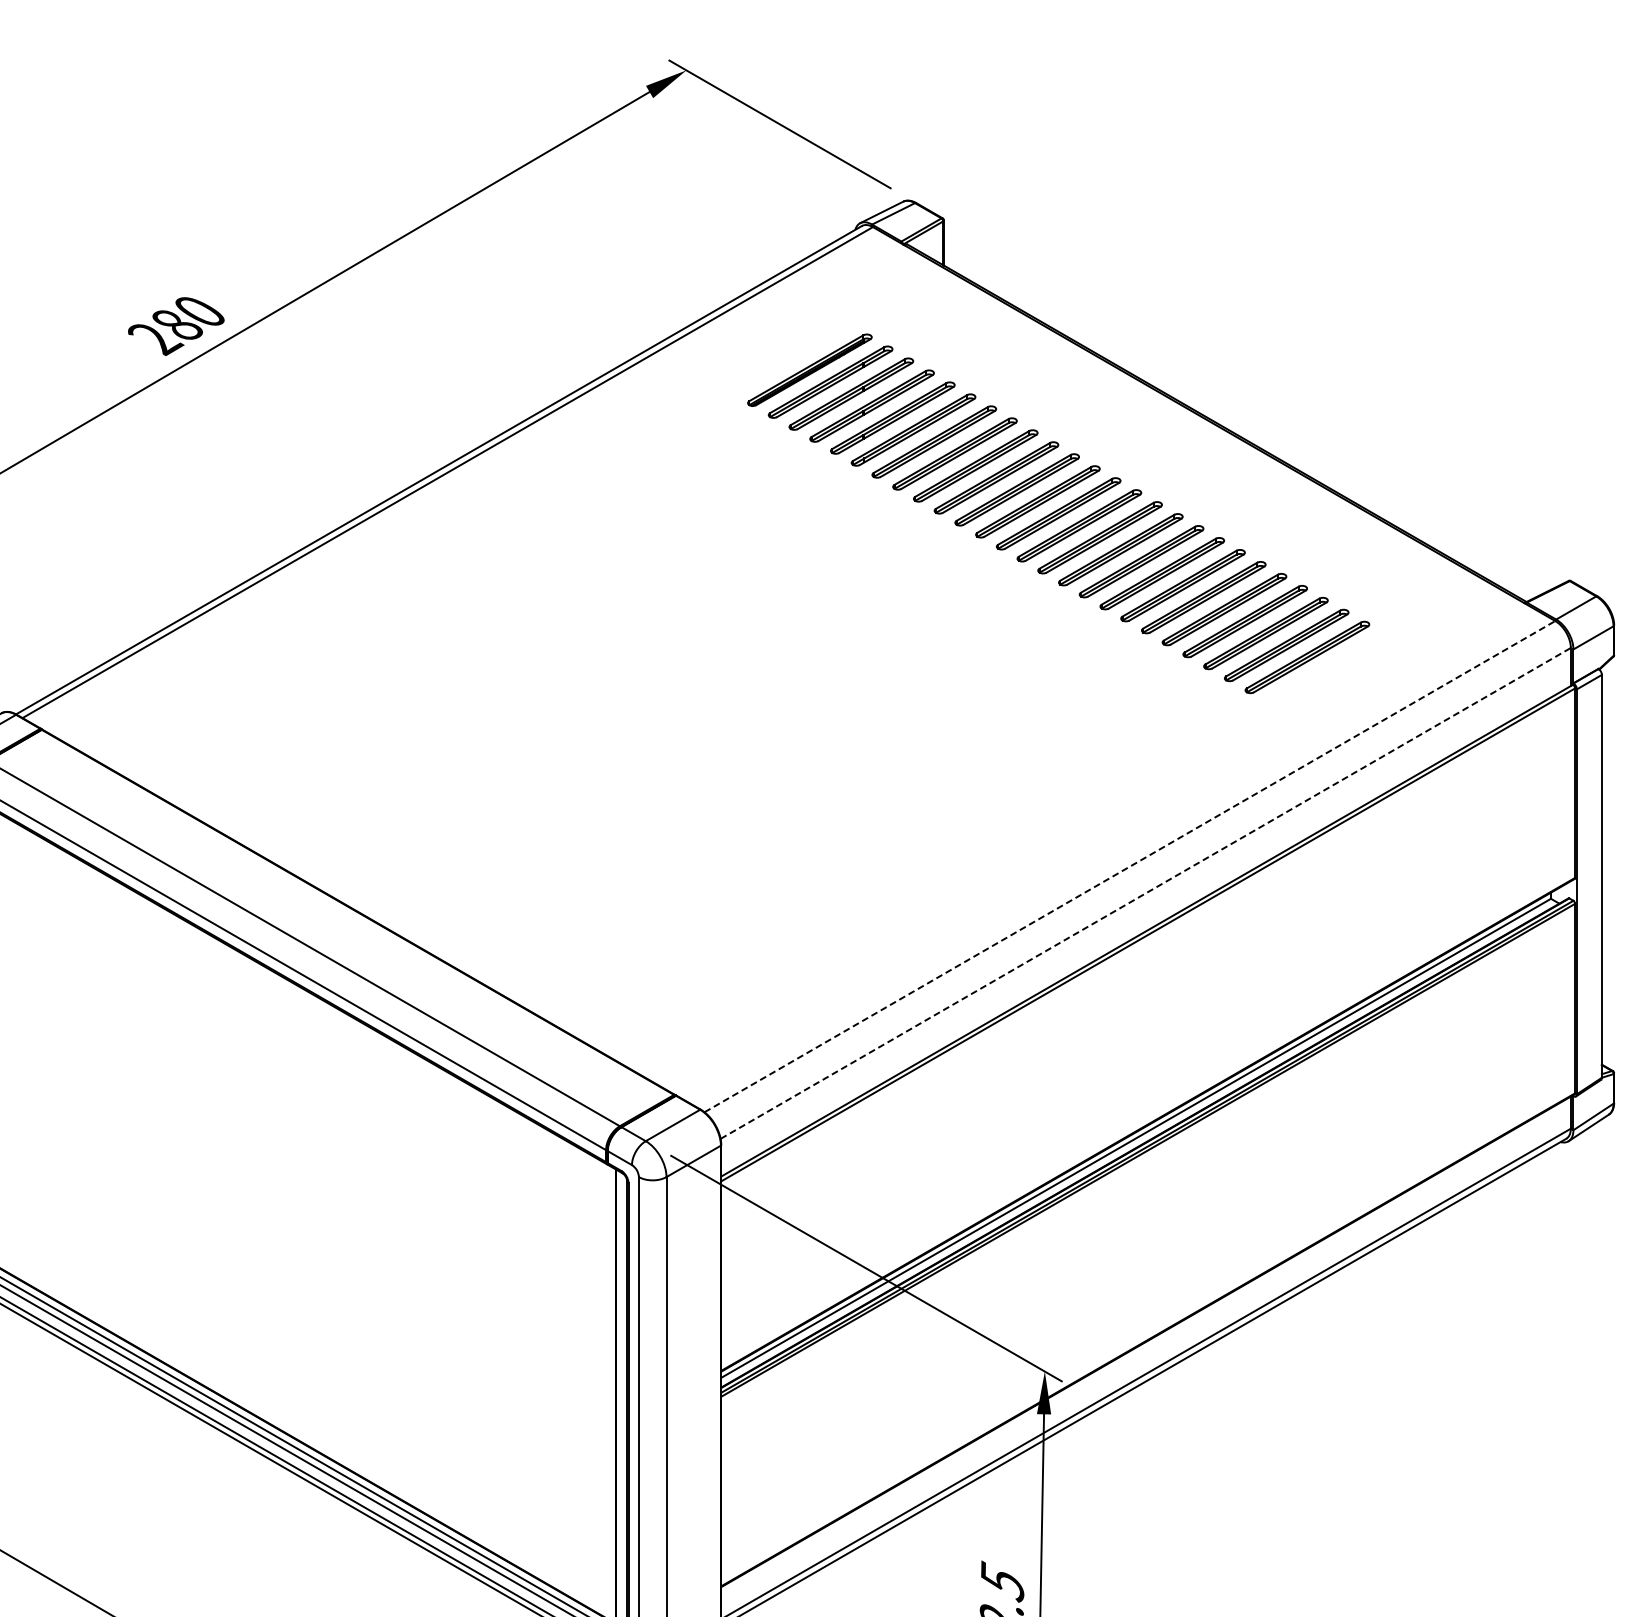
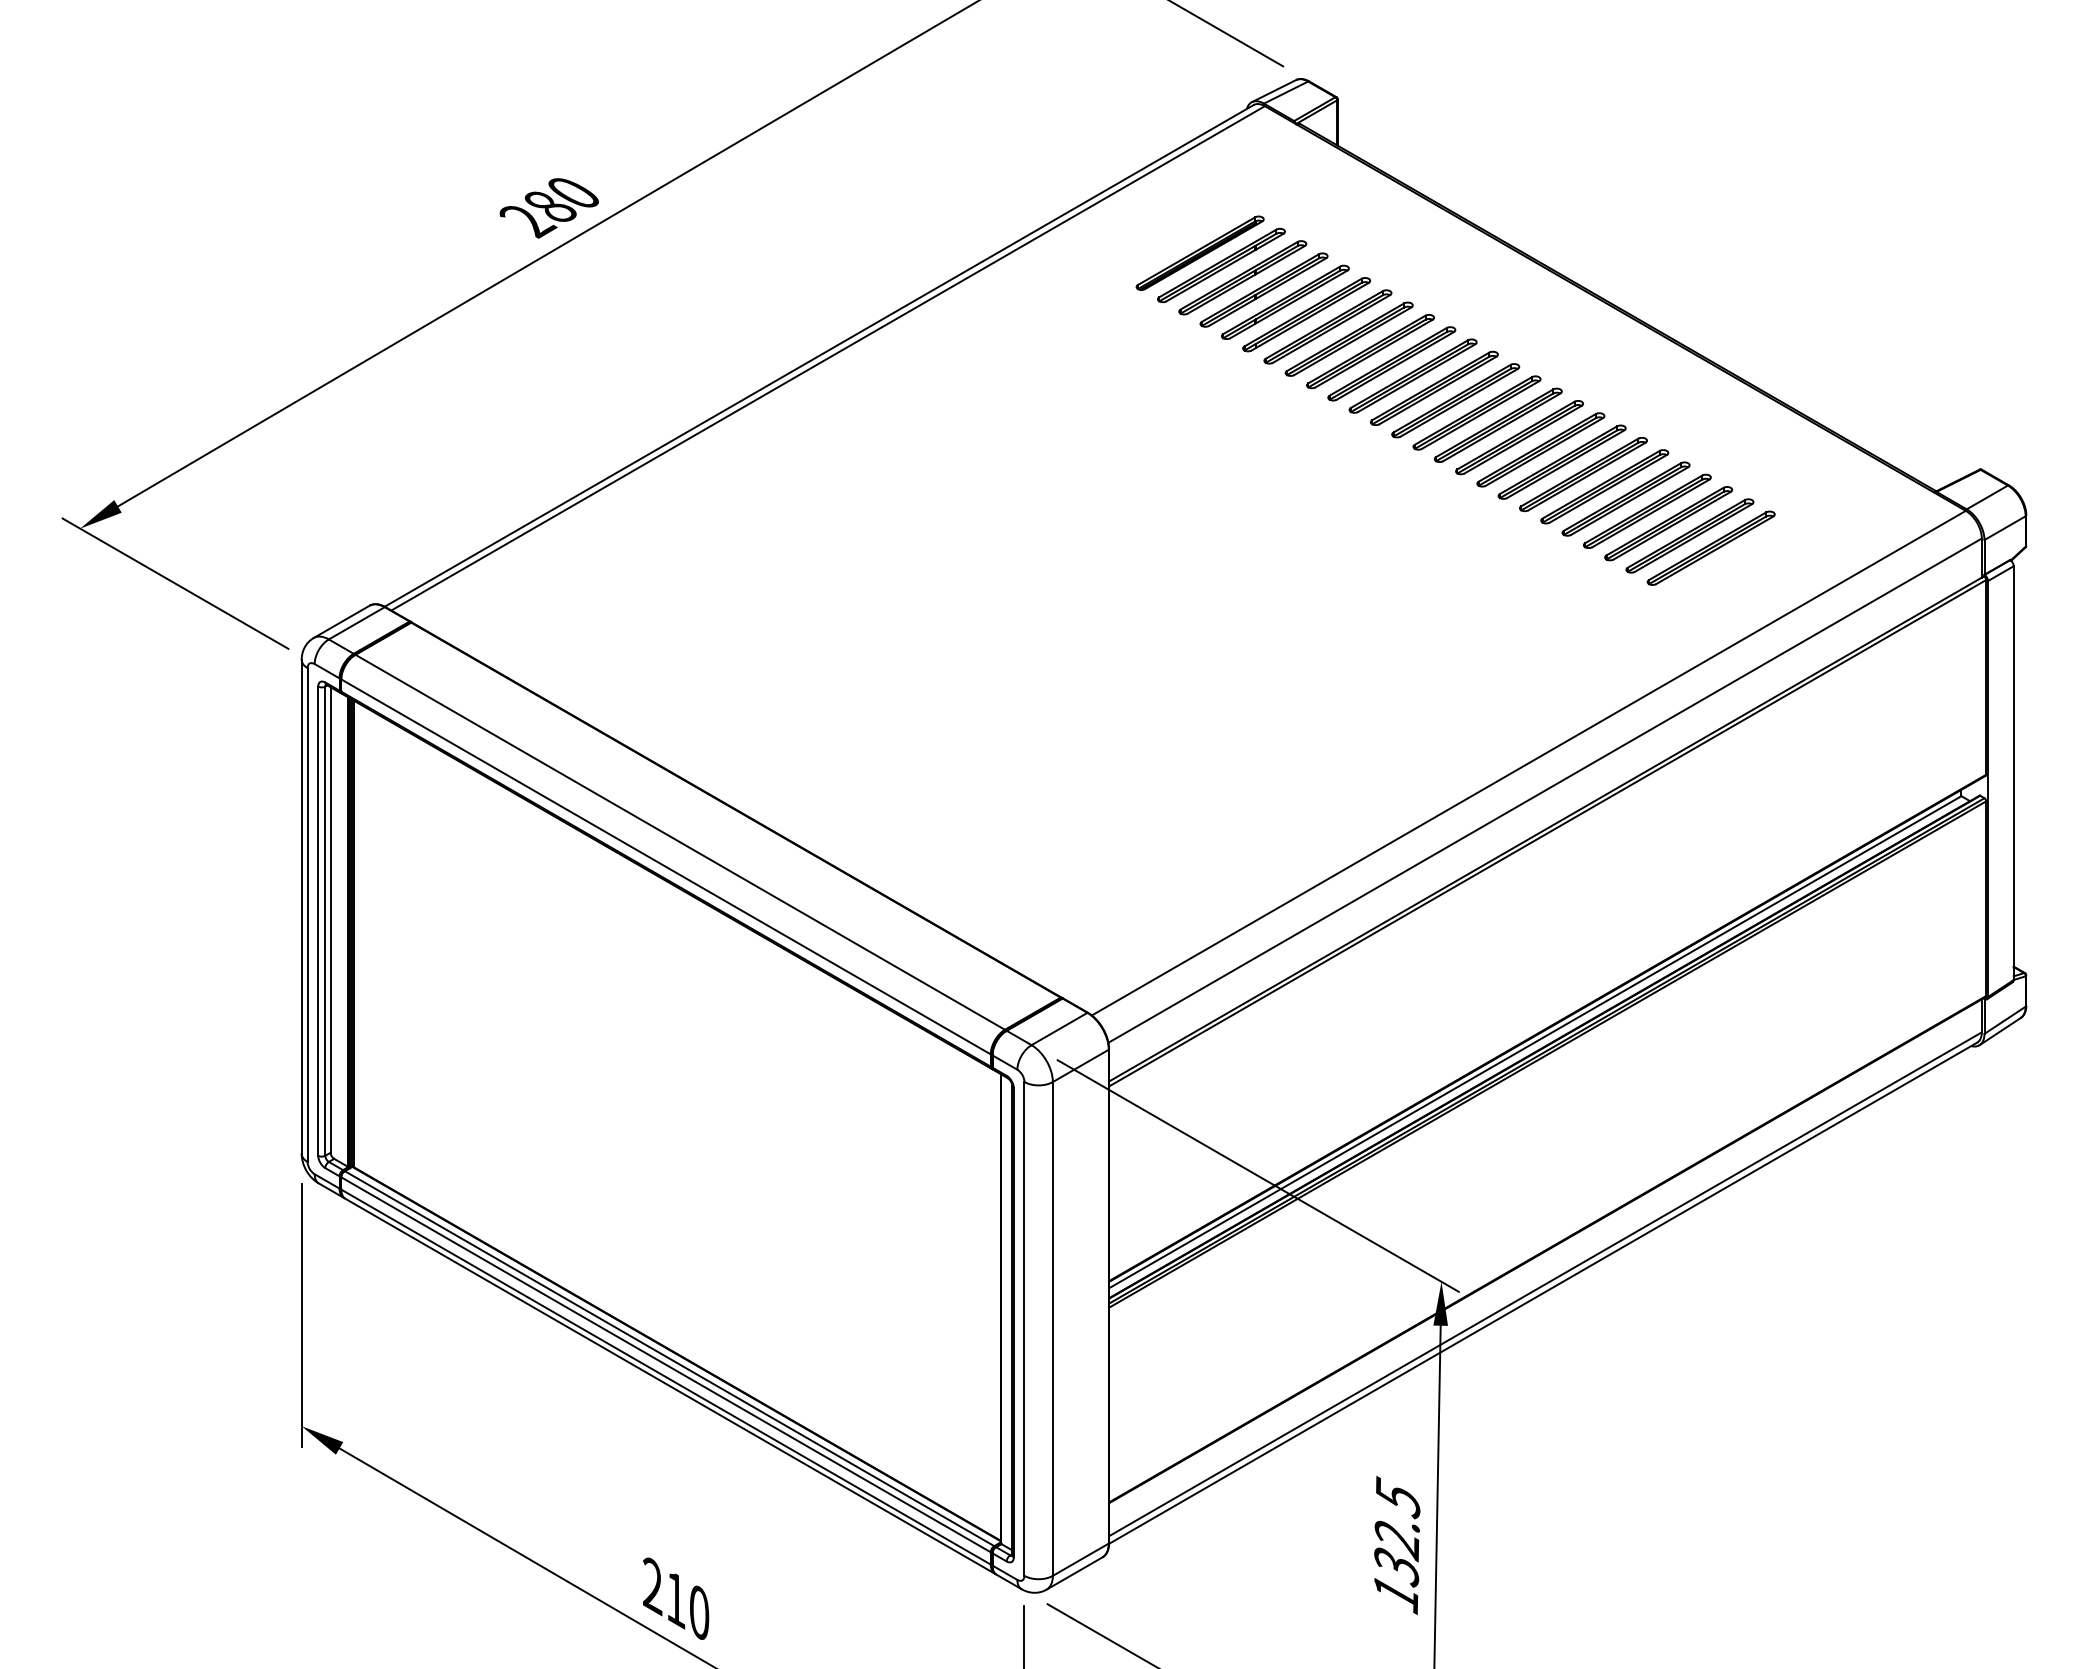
line: (1129, 866) -> (1528, 763), dashed -> solid
line: (1146, 893) -> (1545, 790), dashed -> solid

